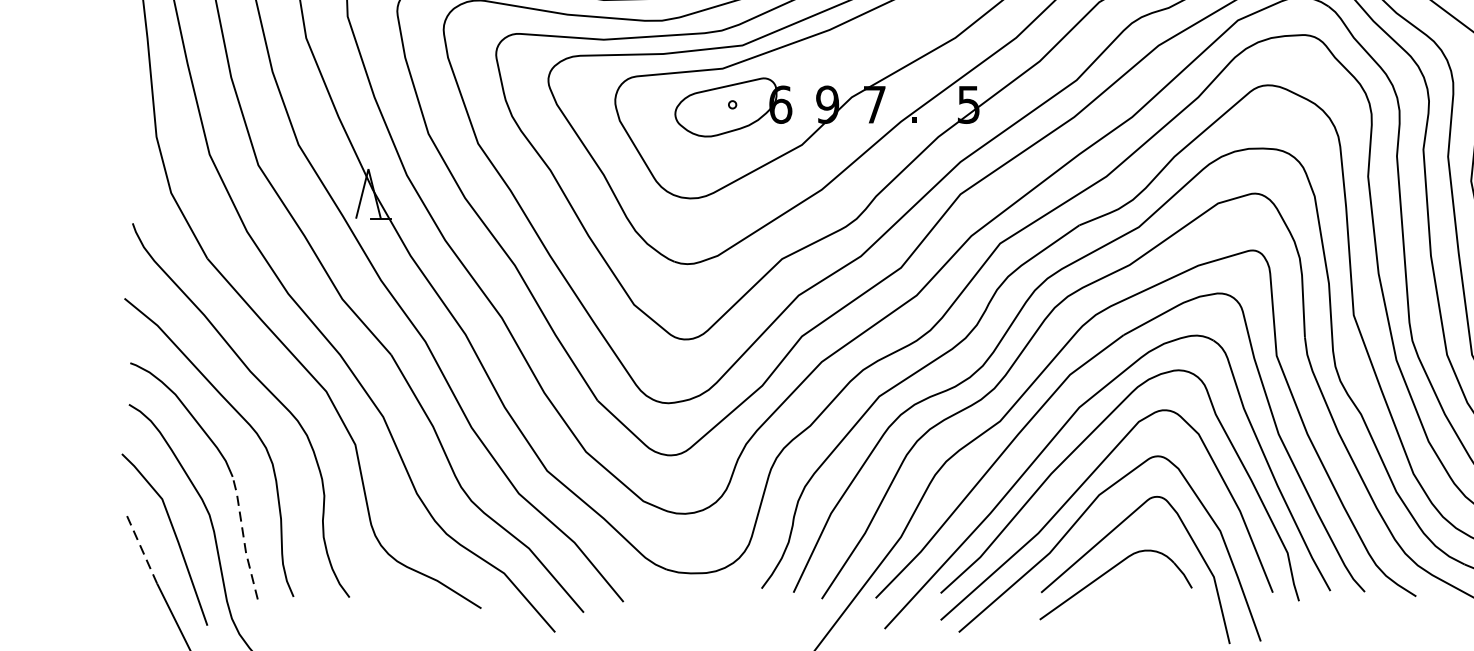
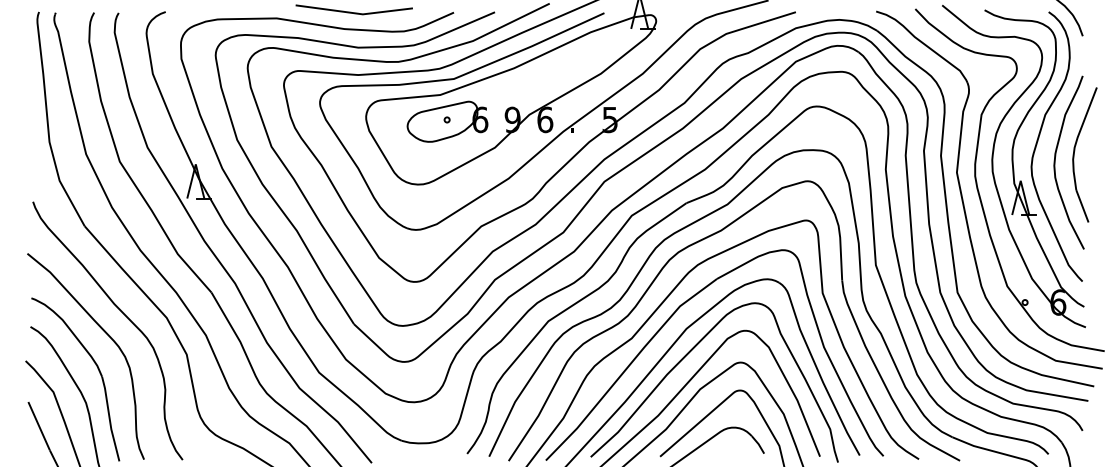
text: (875, 104) -> (545, 119), 7 -> 6
line: (243, 538) -> (109, 419), dashed -> solid
line: (140, 547) -> (38, 425), dashed -> solid

